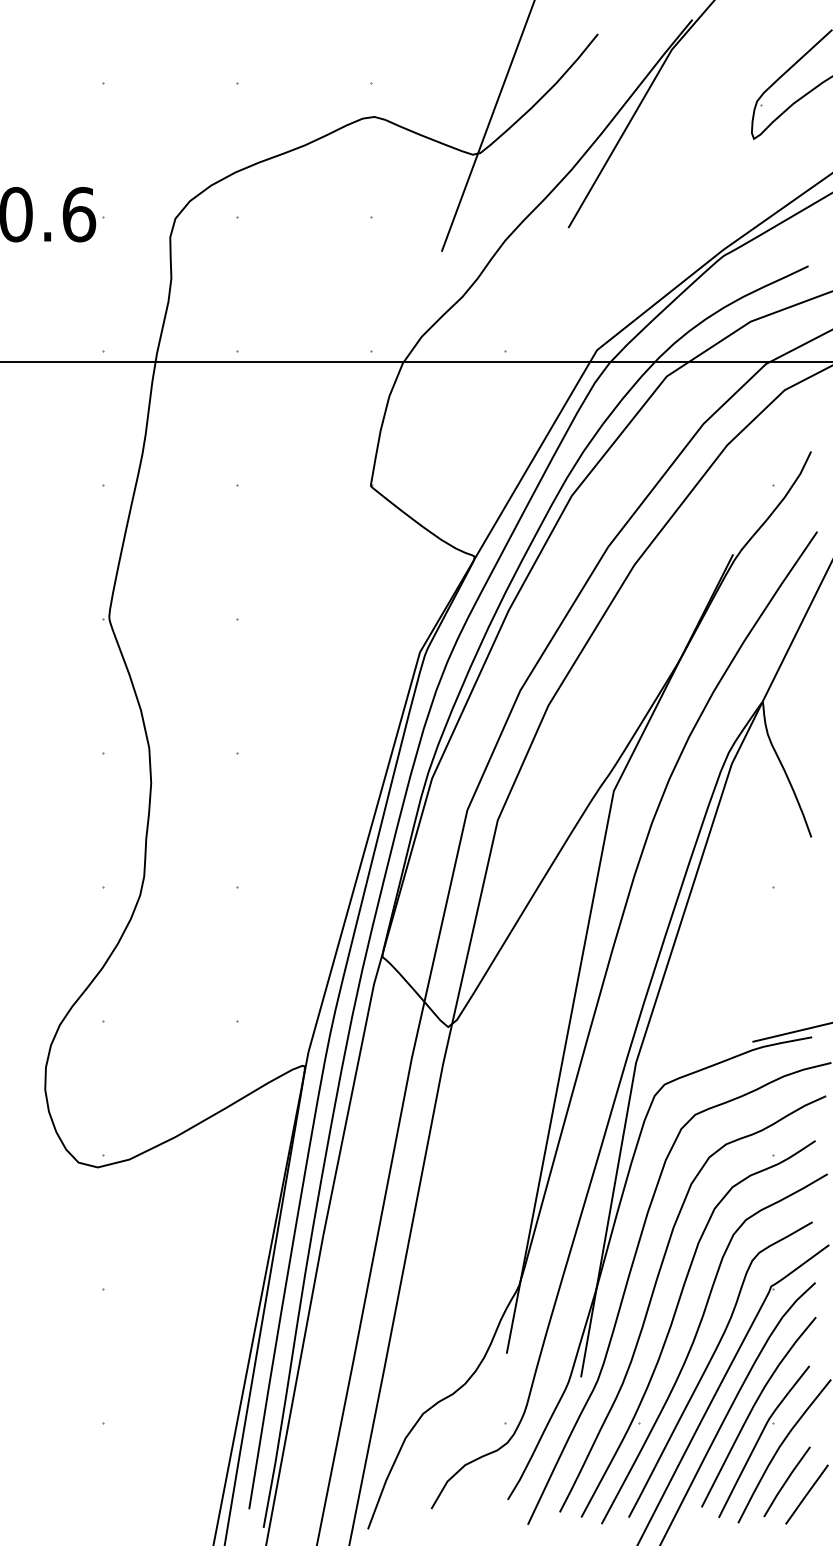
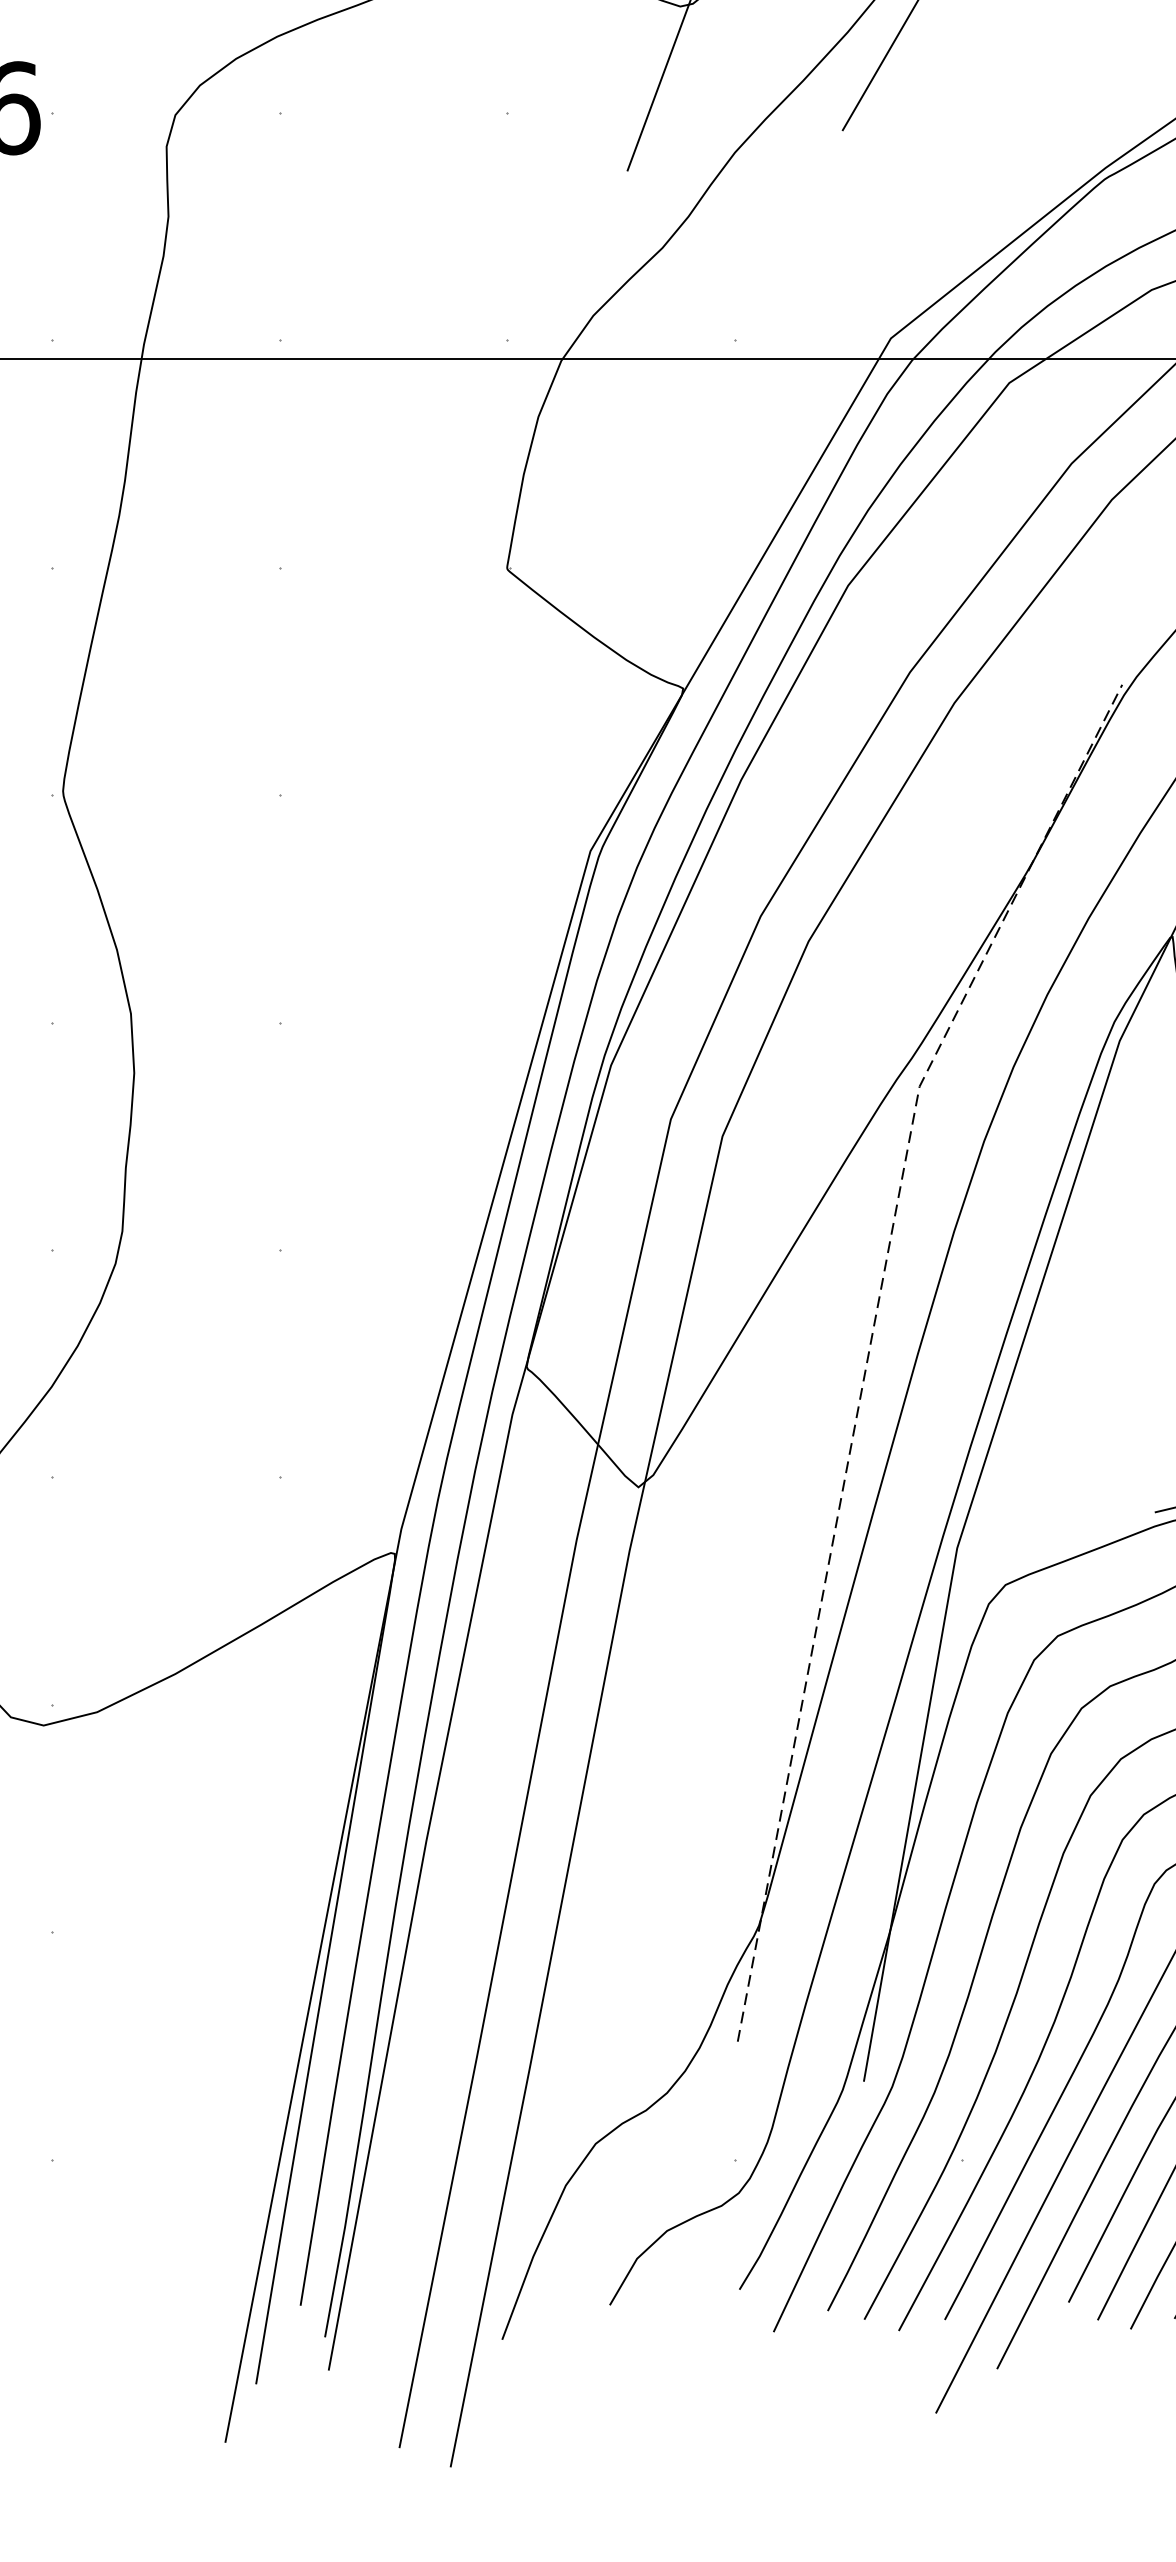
line: (585, 941) -> (871, 1342), solid -> dashed

